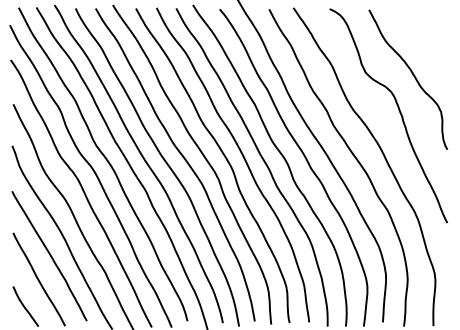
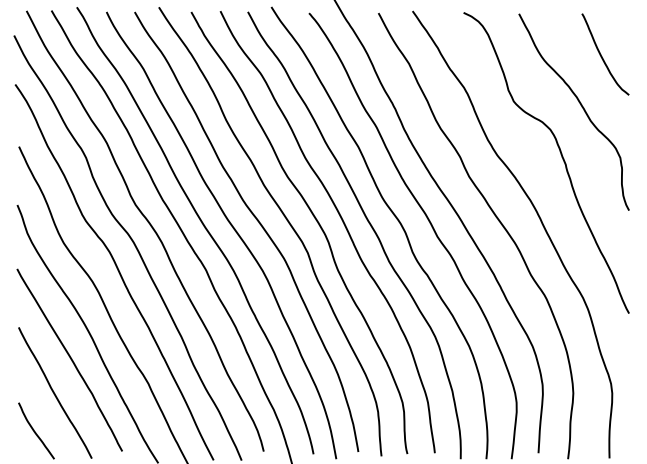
curve: (428, 40) -> (602, 56), added

